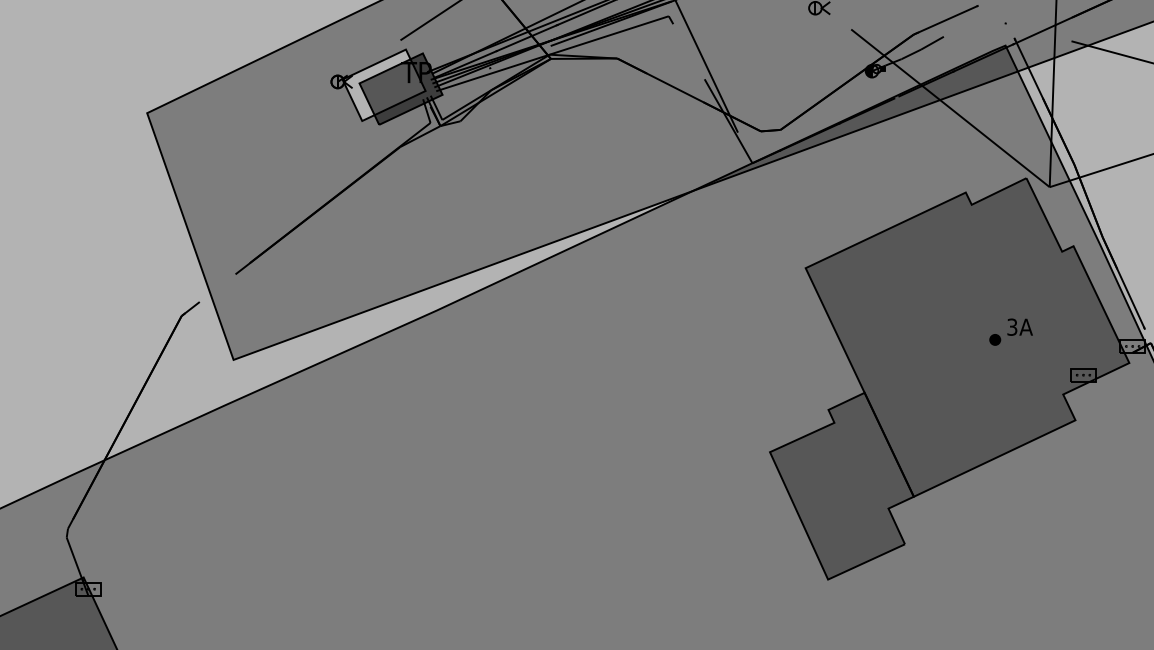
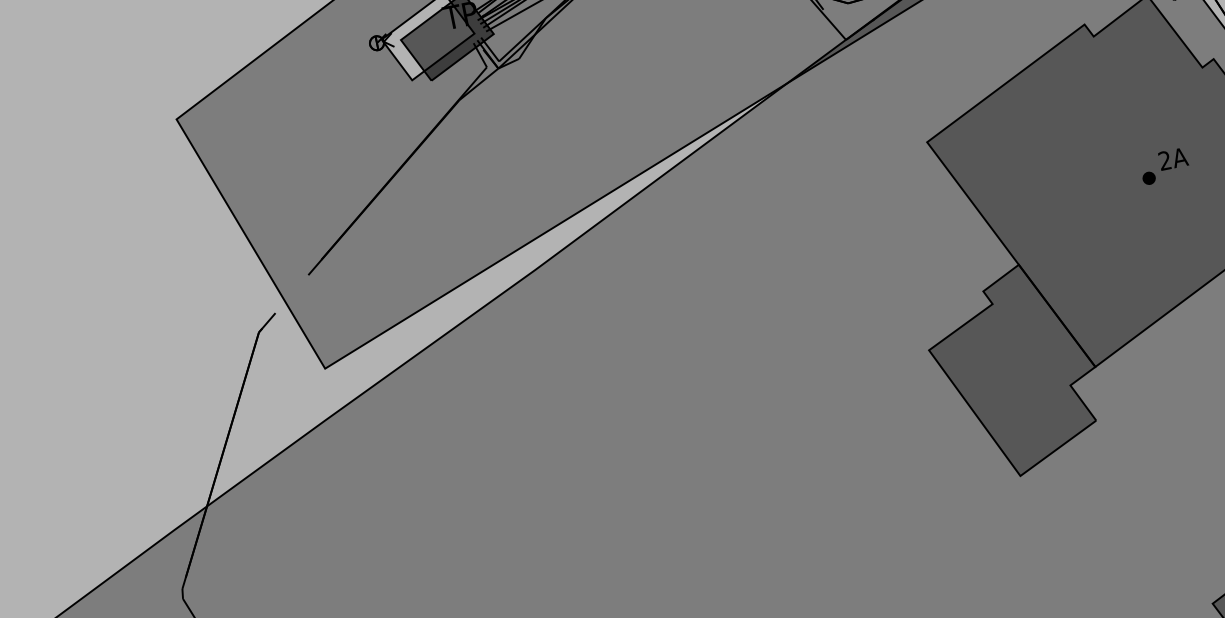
text: (1012, 327) -> (1165, 161), 3A -> 2A

